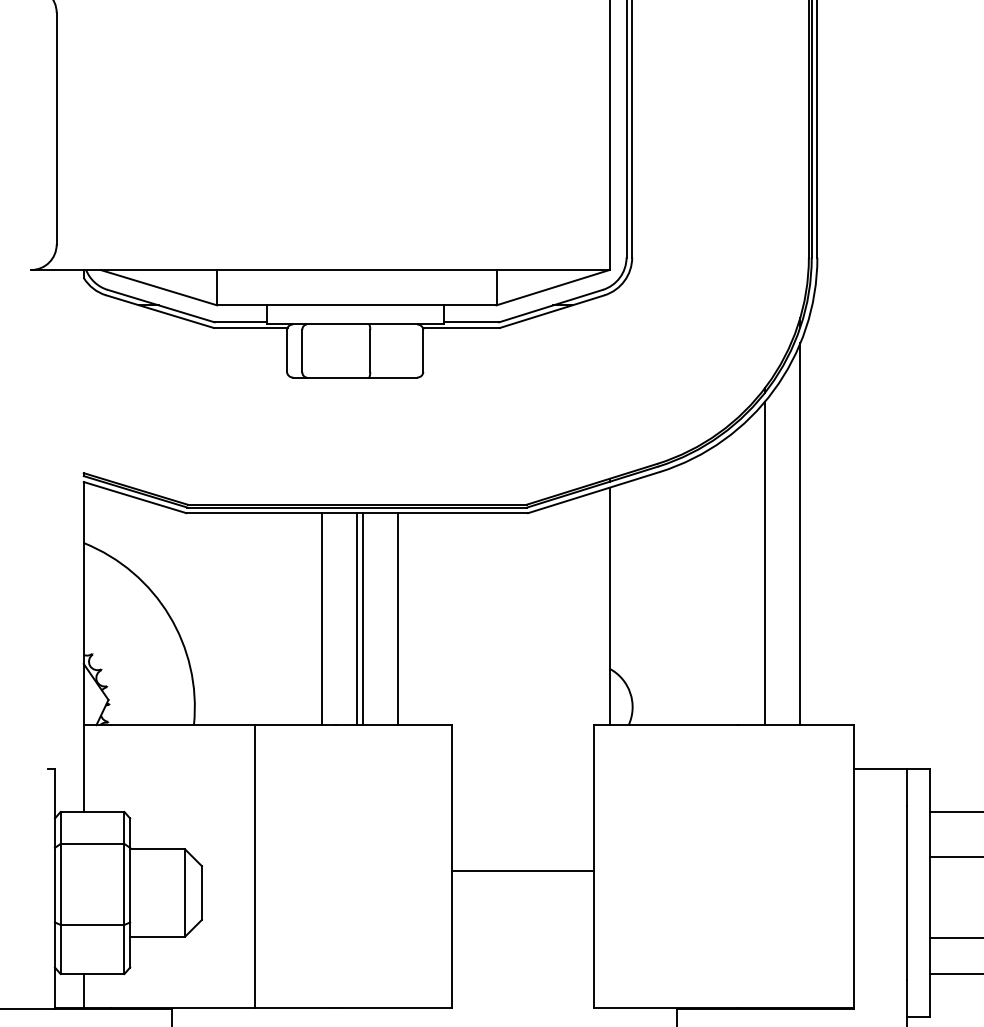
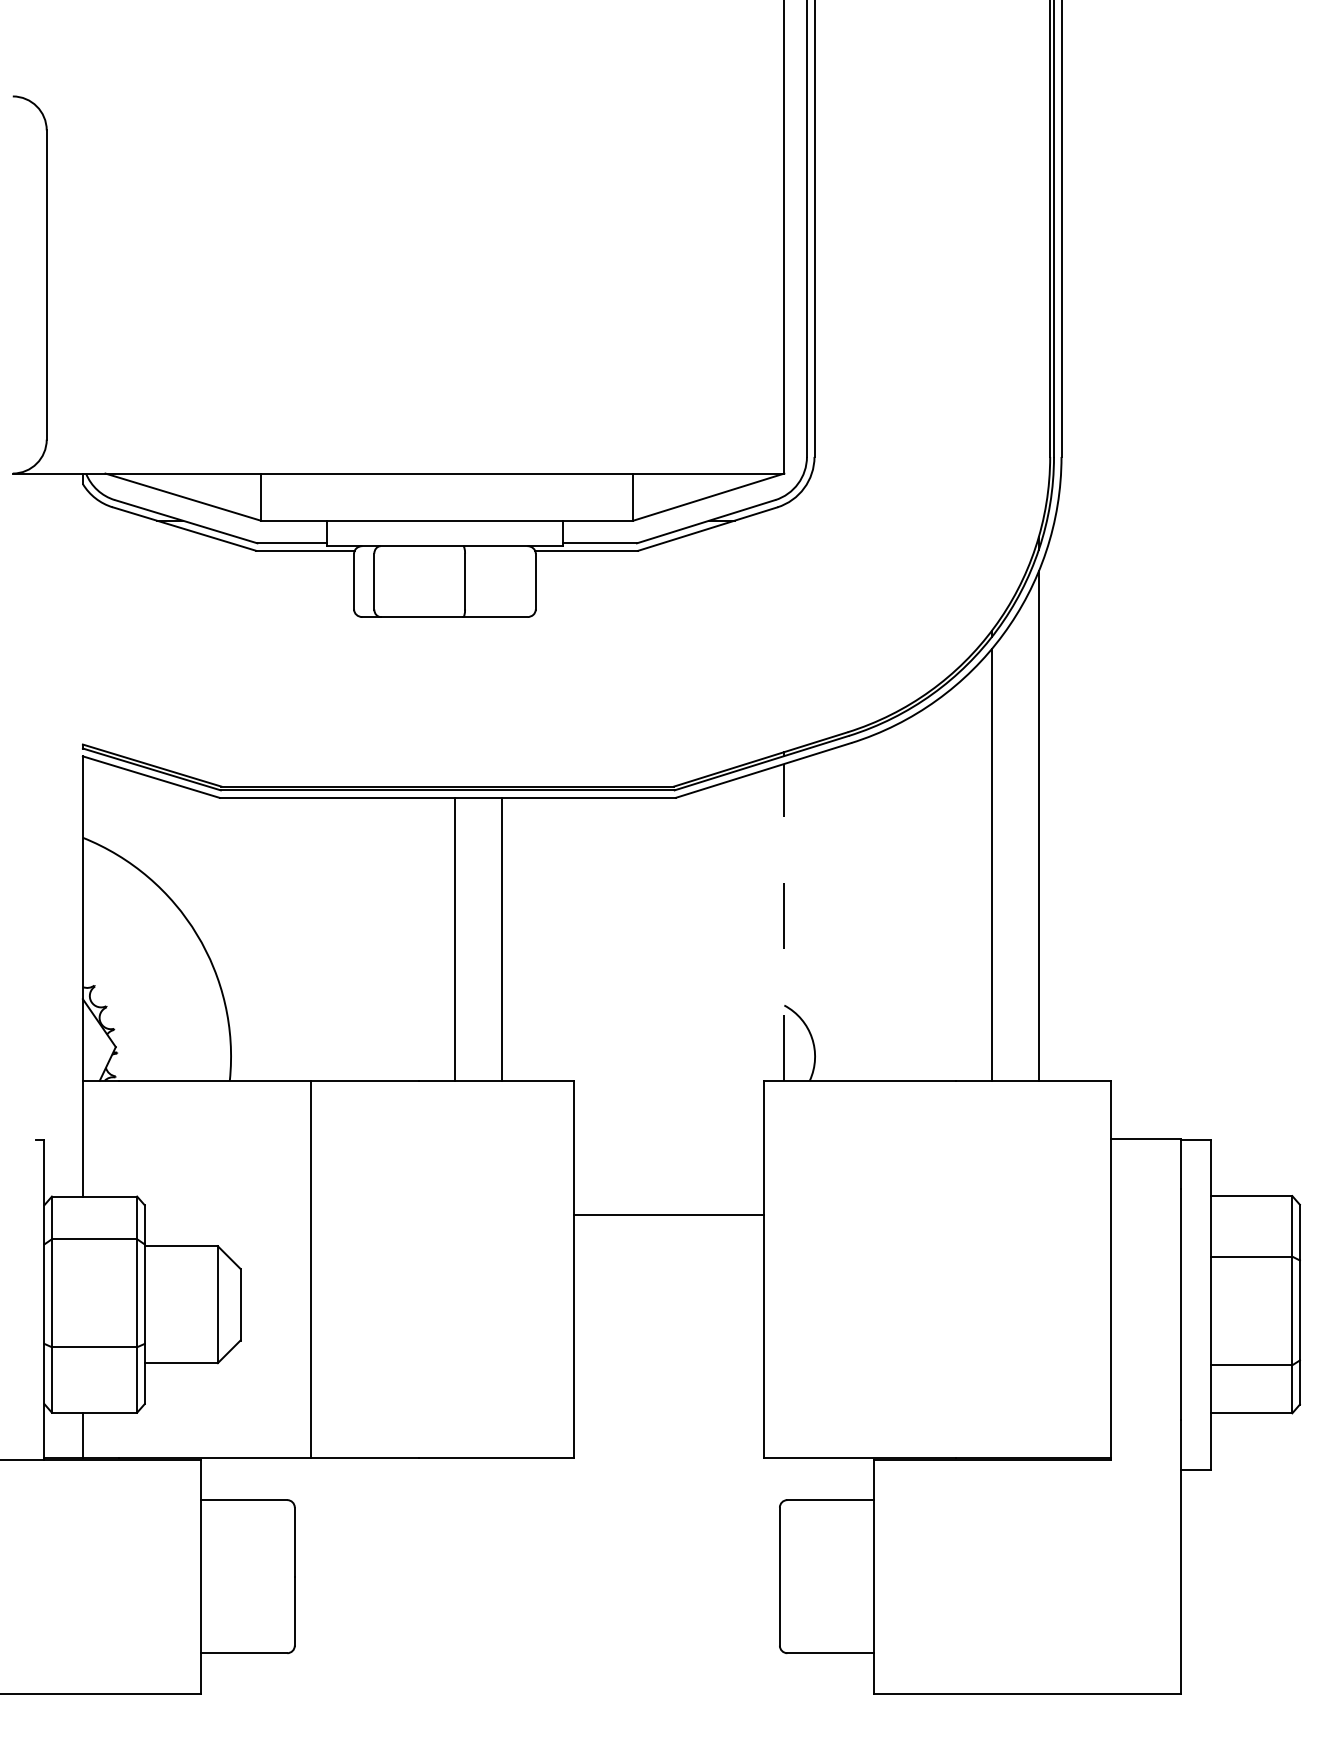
line: (609, 605) -> (784, 921), solid -> dashed
line: (321, 618) -> (400, 938), removed
line: (357, 618) -> (447, 938), removed
line: (523, 870) -> (669, 1214), moved

